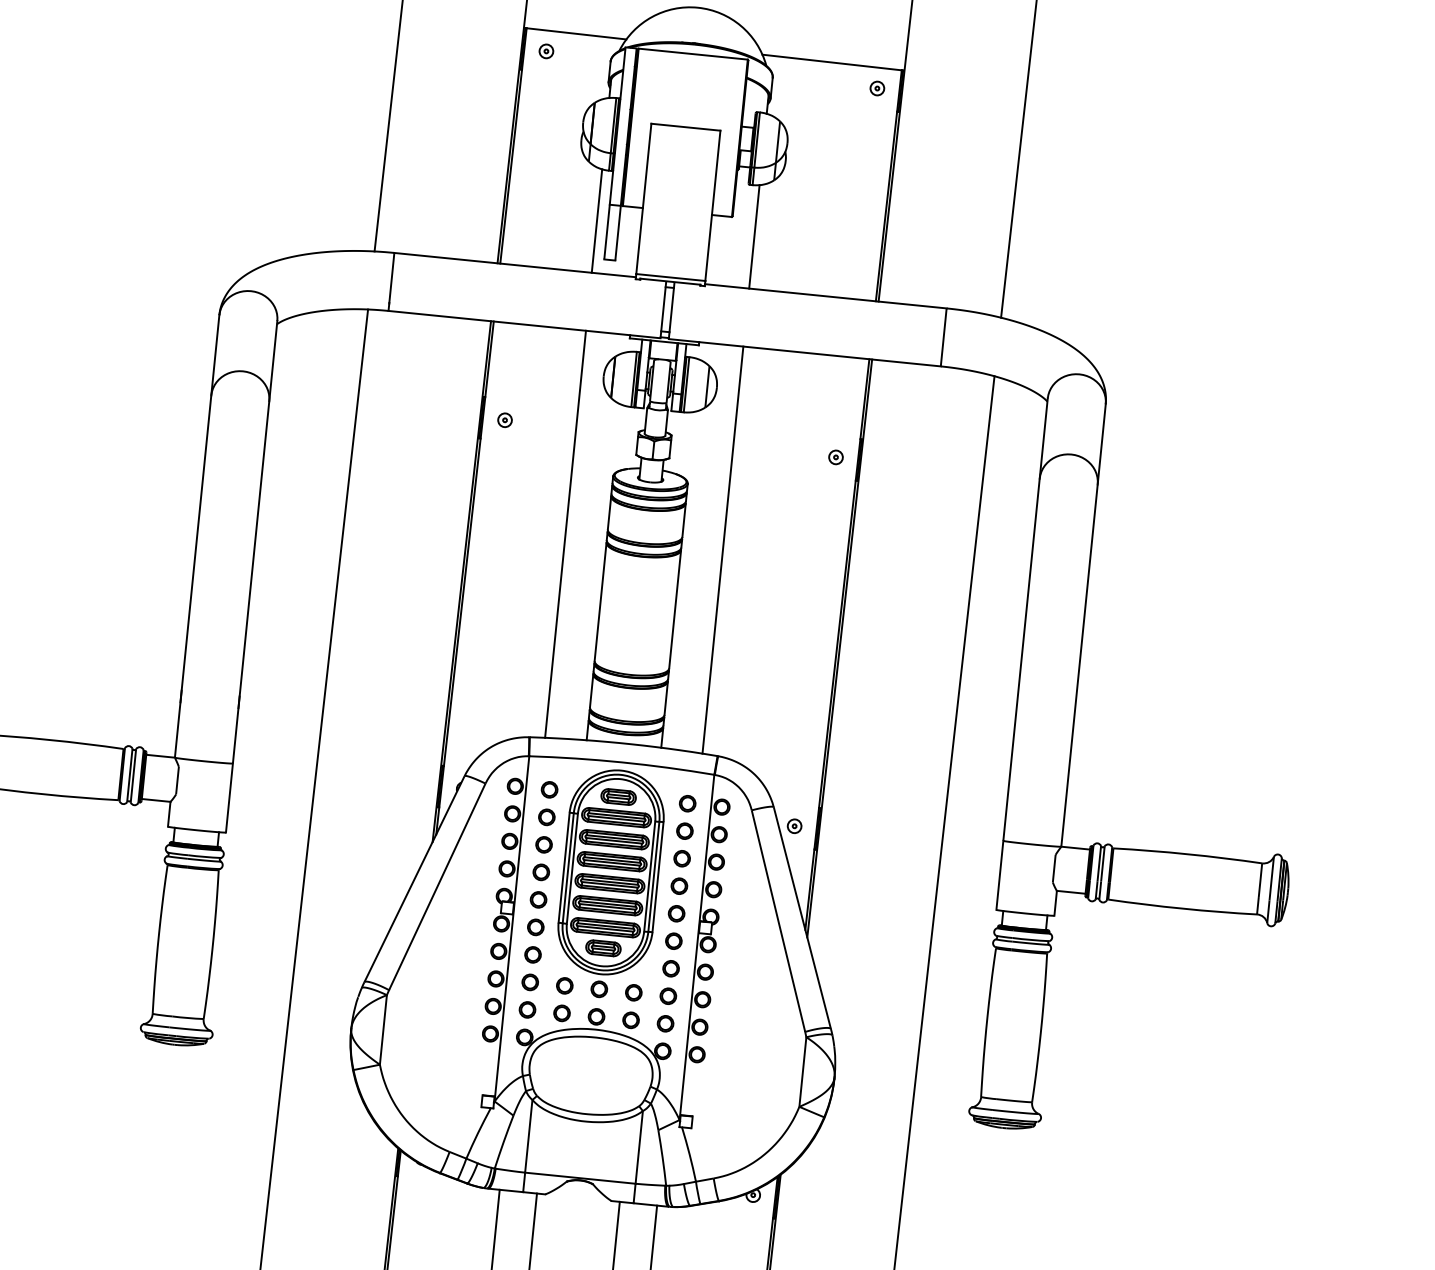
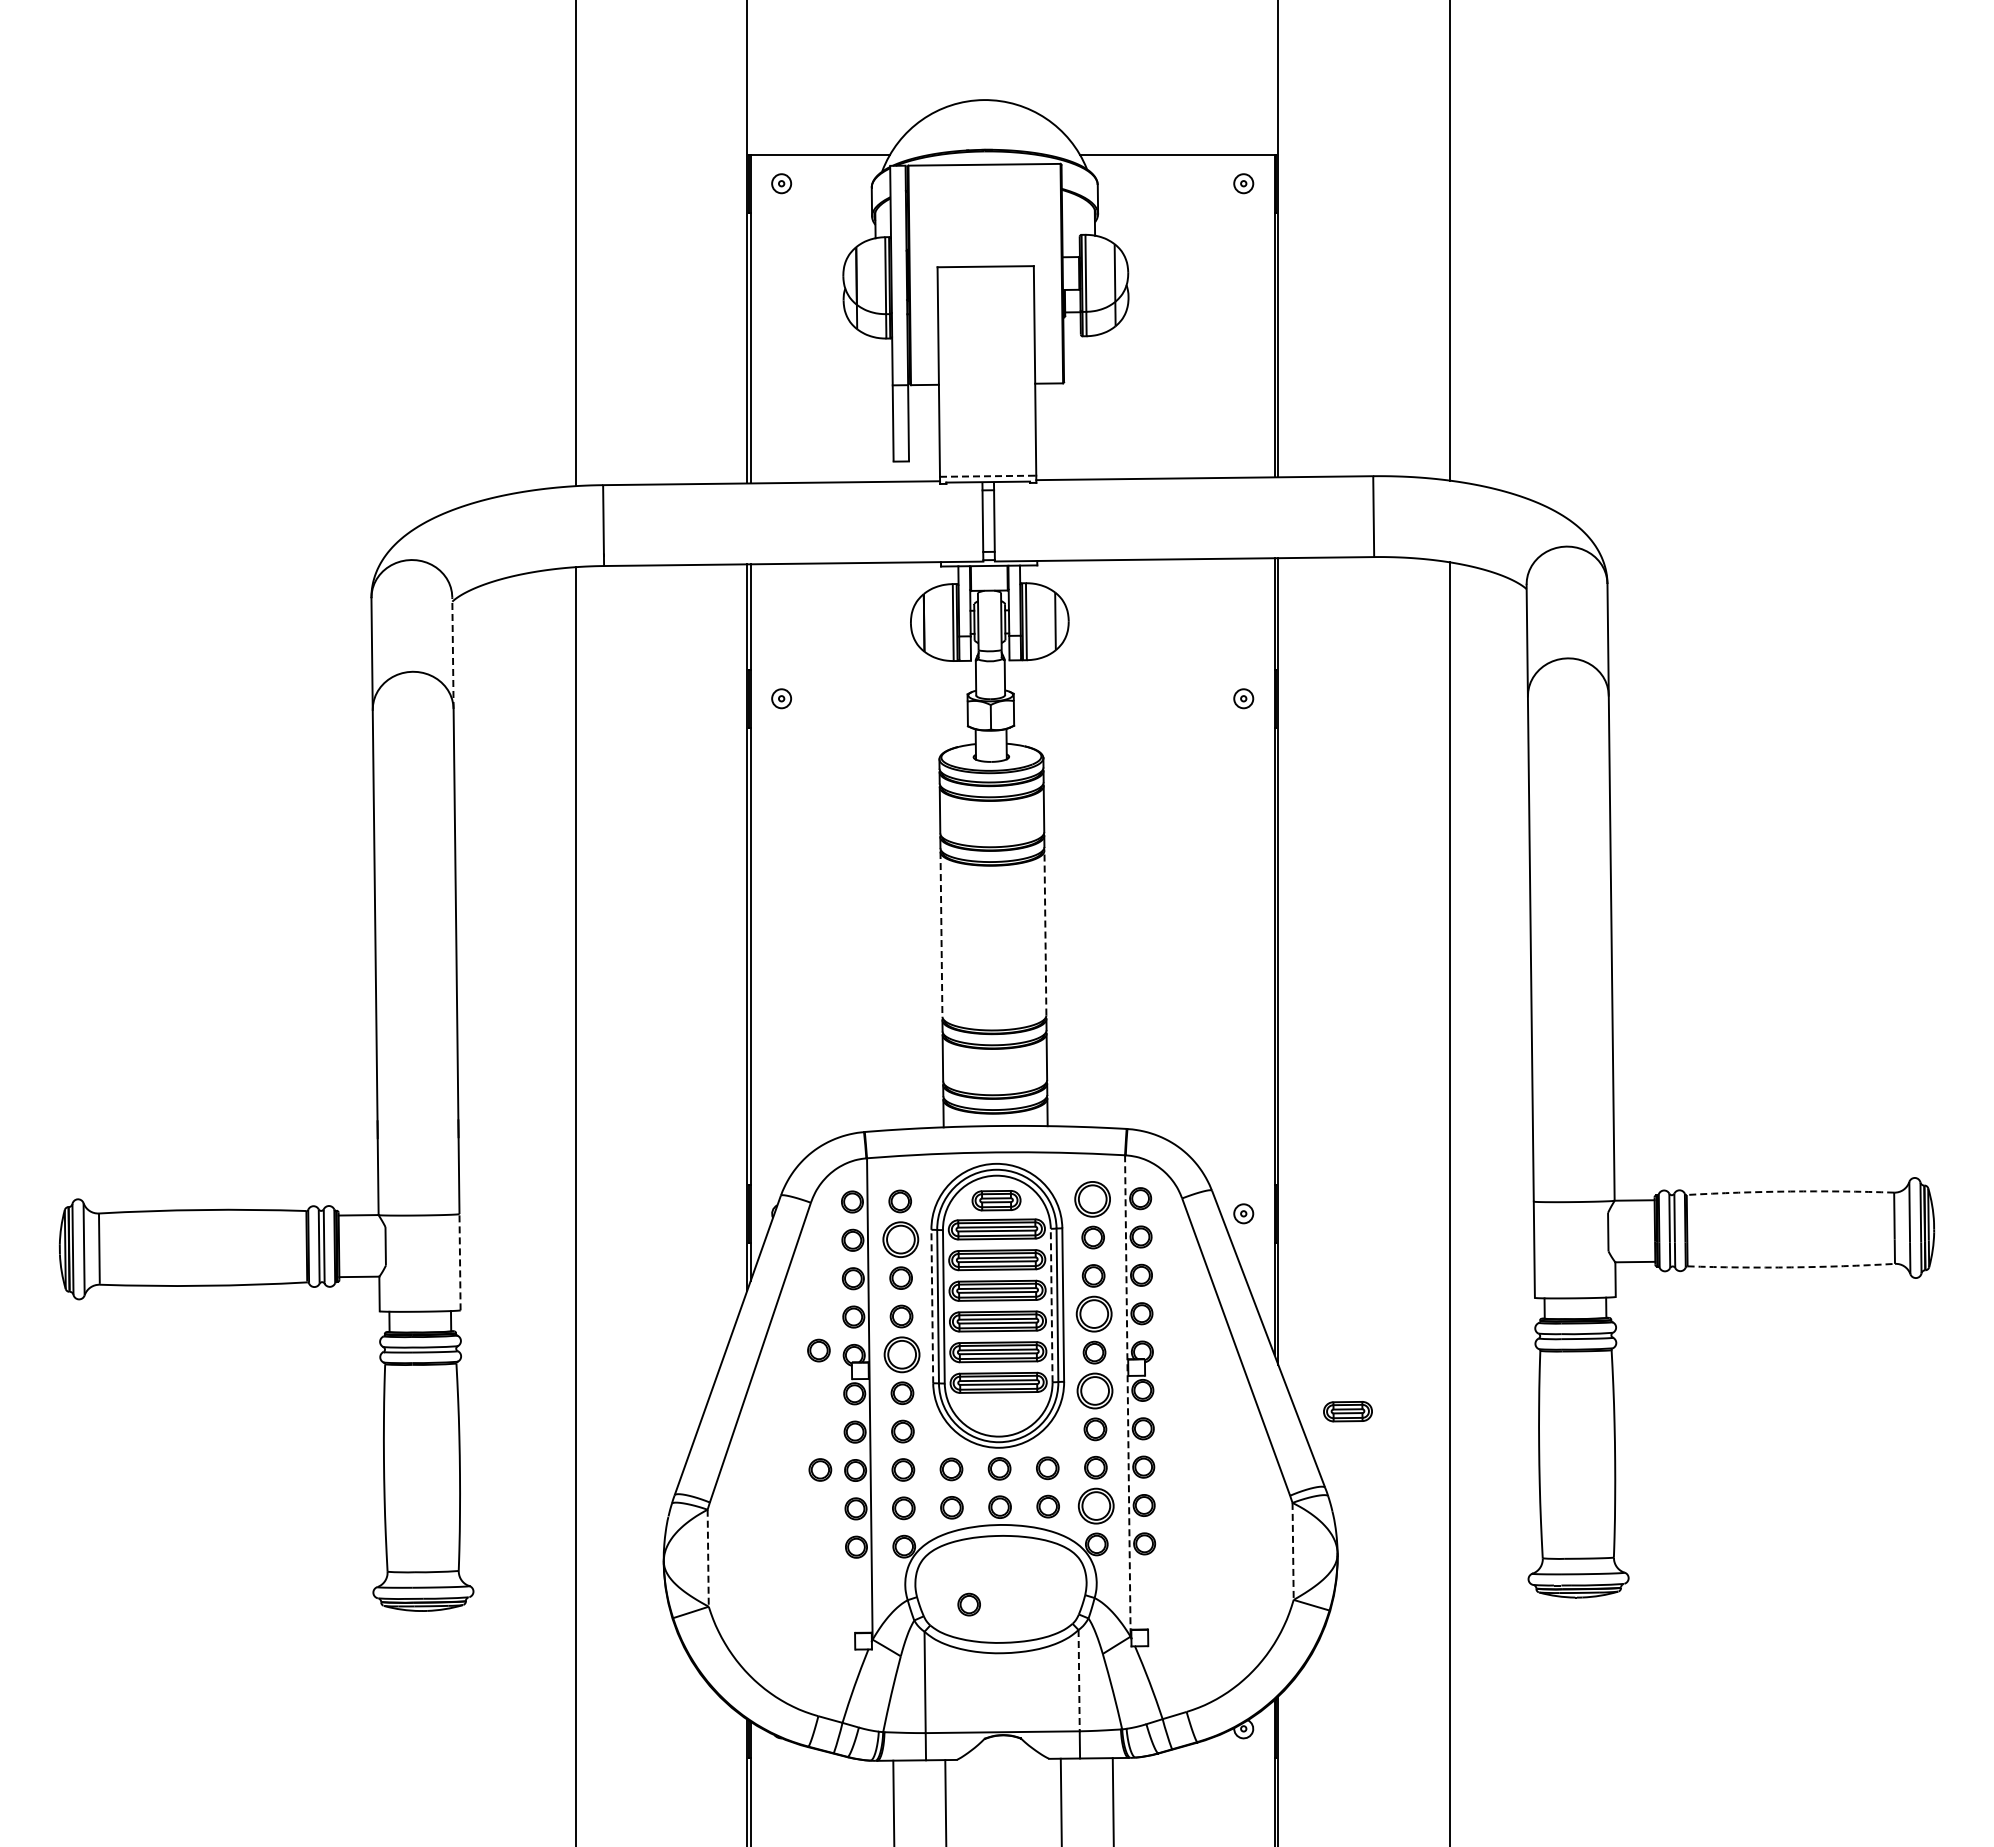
line: (596, 220) -> (877, 409), removed
line: (753, 236) -> (1096, 407), removed
line: (671, 277) -> (988, 476), solid -> dashed
line: (272, 361) -> (452, 653), solid -> dashed
line: (565, 534) -> (882, 846), removed
line: (722, 549) -> (1101, 843), removed
line: (600, 601) -> (941, 934), solid -> dashed
line: (675, 608) -> (1045, 932), solid -> dashed
line: (229, 797) -> (460, 1261), solid -> dashed
part: (687, 803) -> (1092, 1198), size x1.6
part: (546, 817) -> (900, 1239), size x1.6
arc: (1188, 854) -> (1790, 1191), solid -> dashed
line: (564, 867) -> (932, 1306), solid -> dashed
line: (649, 876) -> (1051, 1305), solid -> dashed
part: (678, 886) -> (1093, 1314), size x1.6
part: (479, 890) -> (818, 1350), added
part: (538, 899) -> (901, 1354), size x1.6
arc: (1182, 908) -> (1791, 1267), solid -> dashed
part: (673, 940) -> (1094, 1390), size x1.6
line: (696, 947) -> (1127, 1395), solid -> dashed
part: (603, 948) -> (1347, 1411), moved
part: (470, 975) -> (820, 1469), added
part: (665, 1023) -> (1096, 1505), size x1.6
line: (383, 1030) -> (708, 1558), solid -> dashed
line: (803, 1072) -> (1293, 1551), solid -> dashed
part: (566, 1083) -> (968, 1604), added
line: (639, 1147) -> (1079, 1680), solid -> dashed

